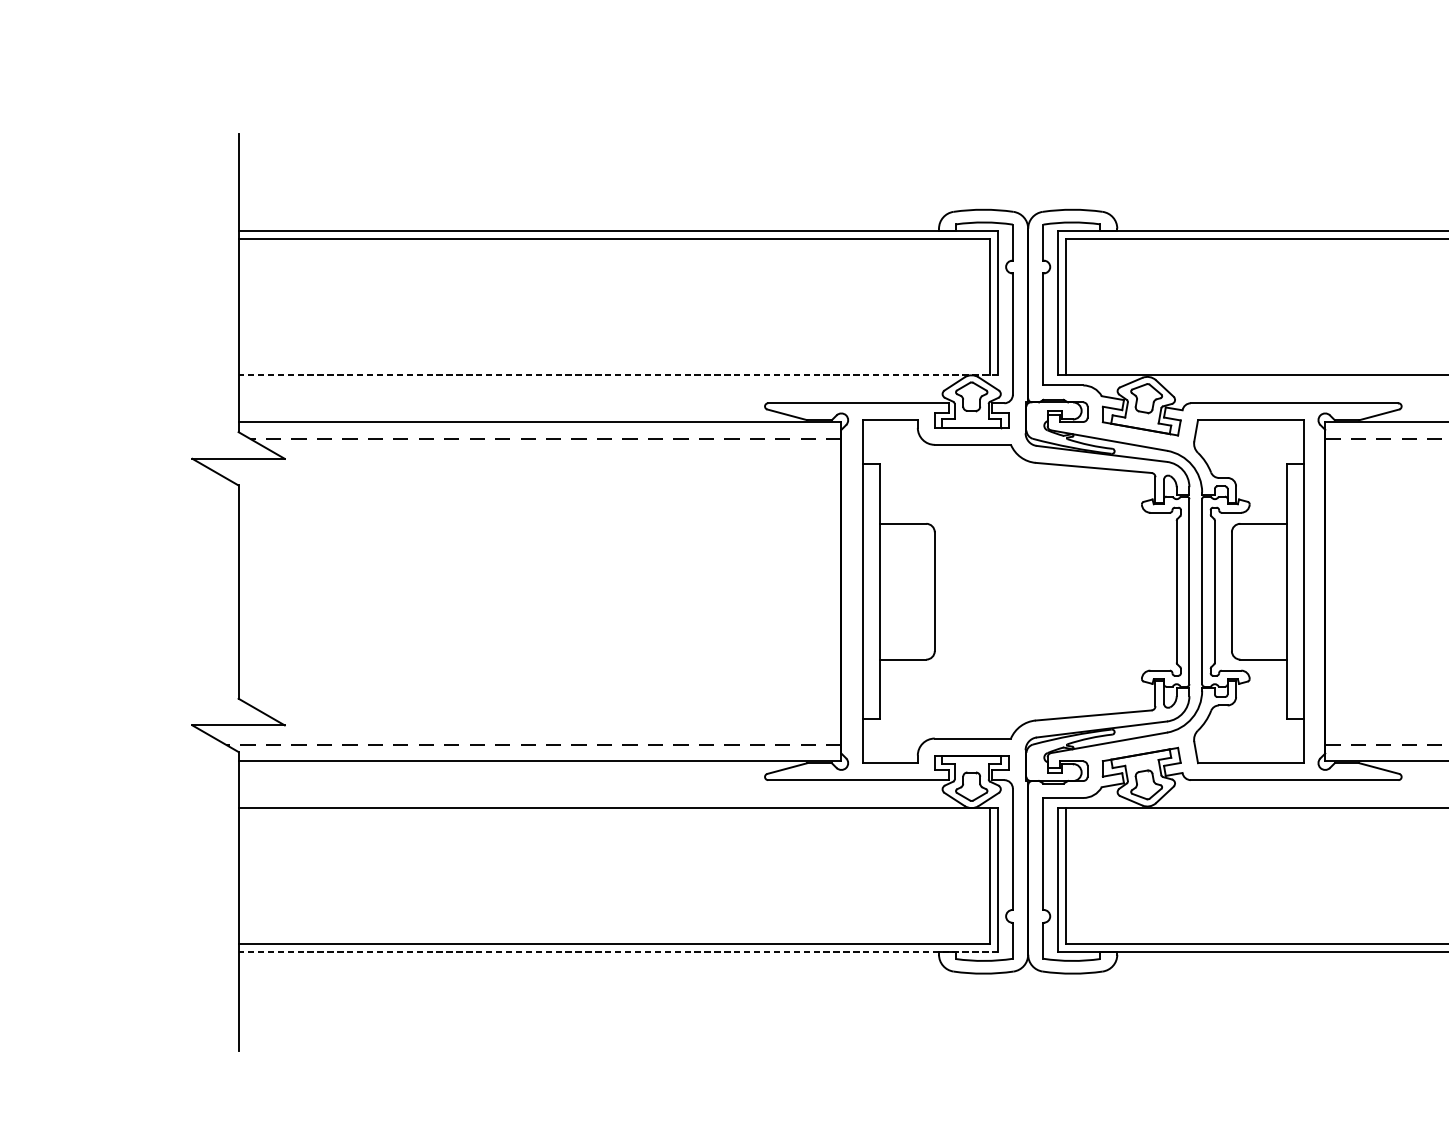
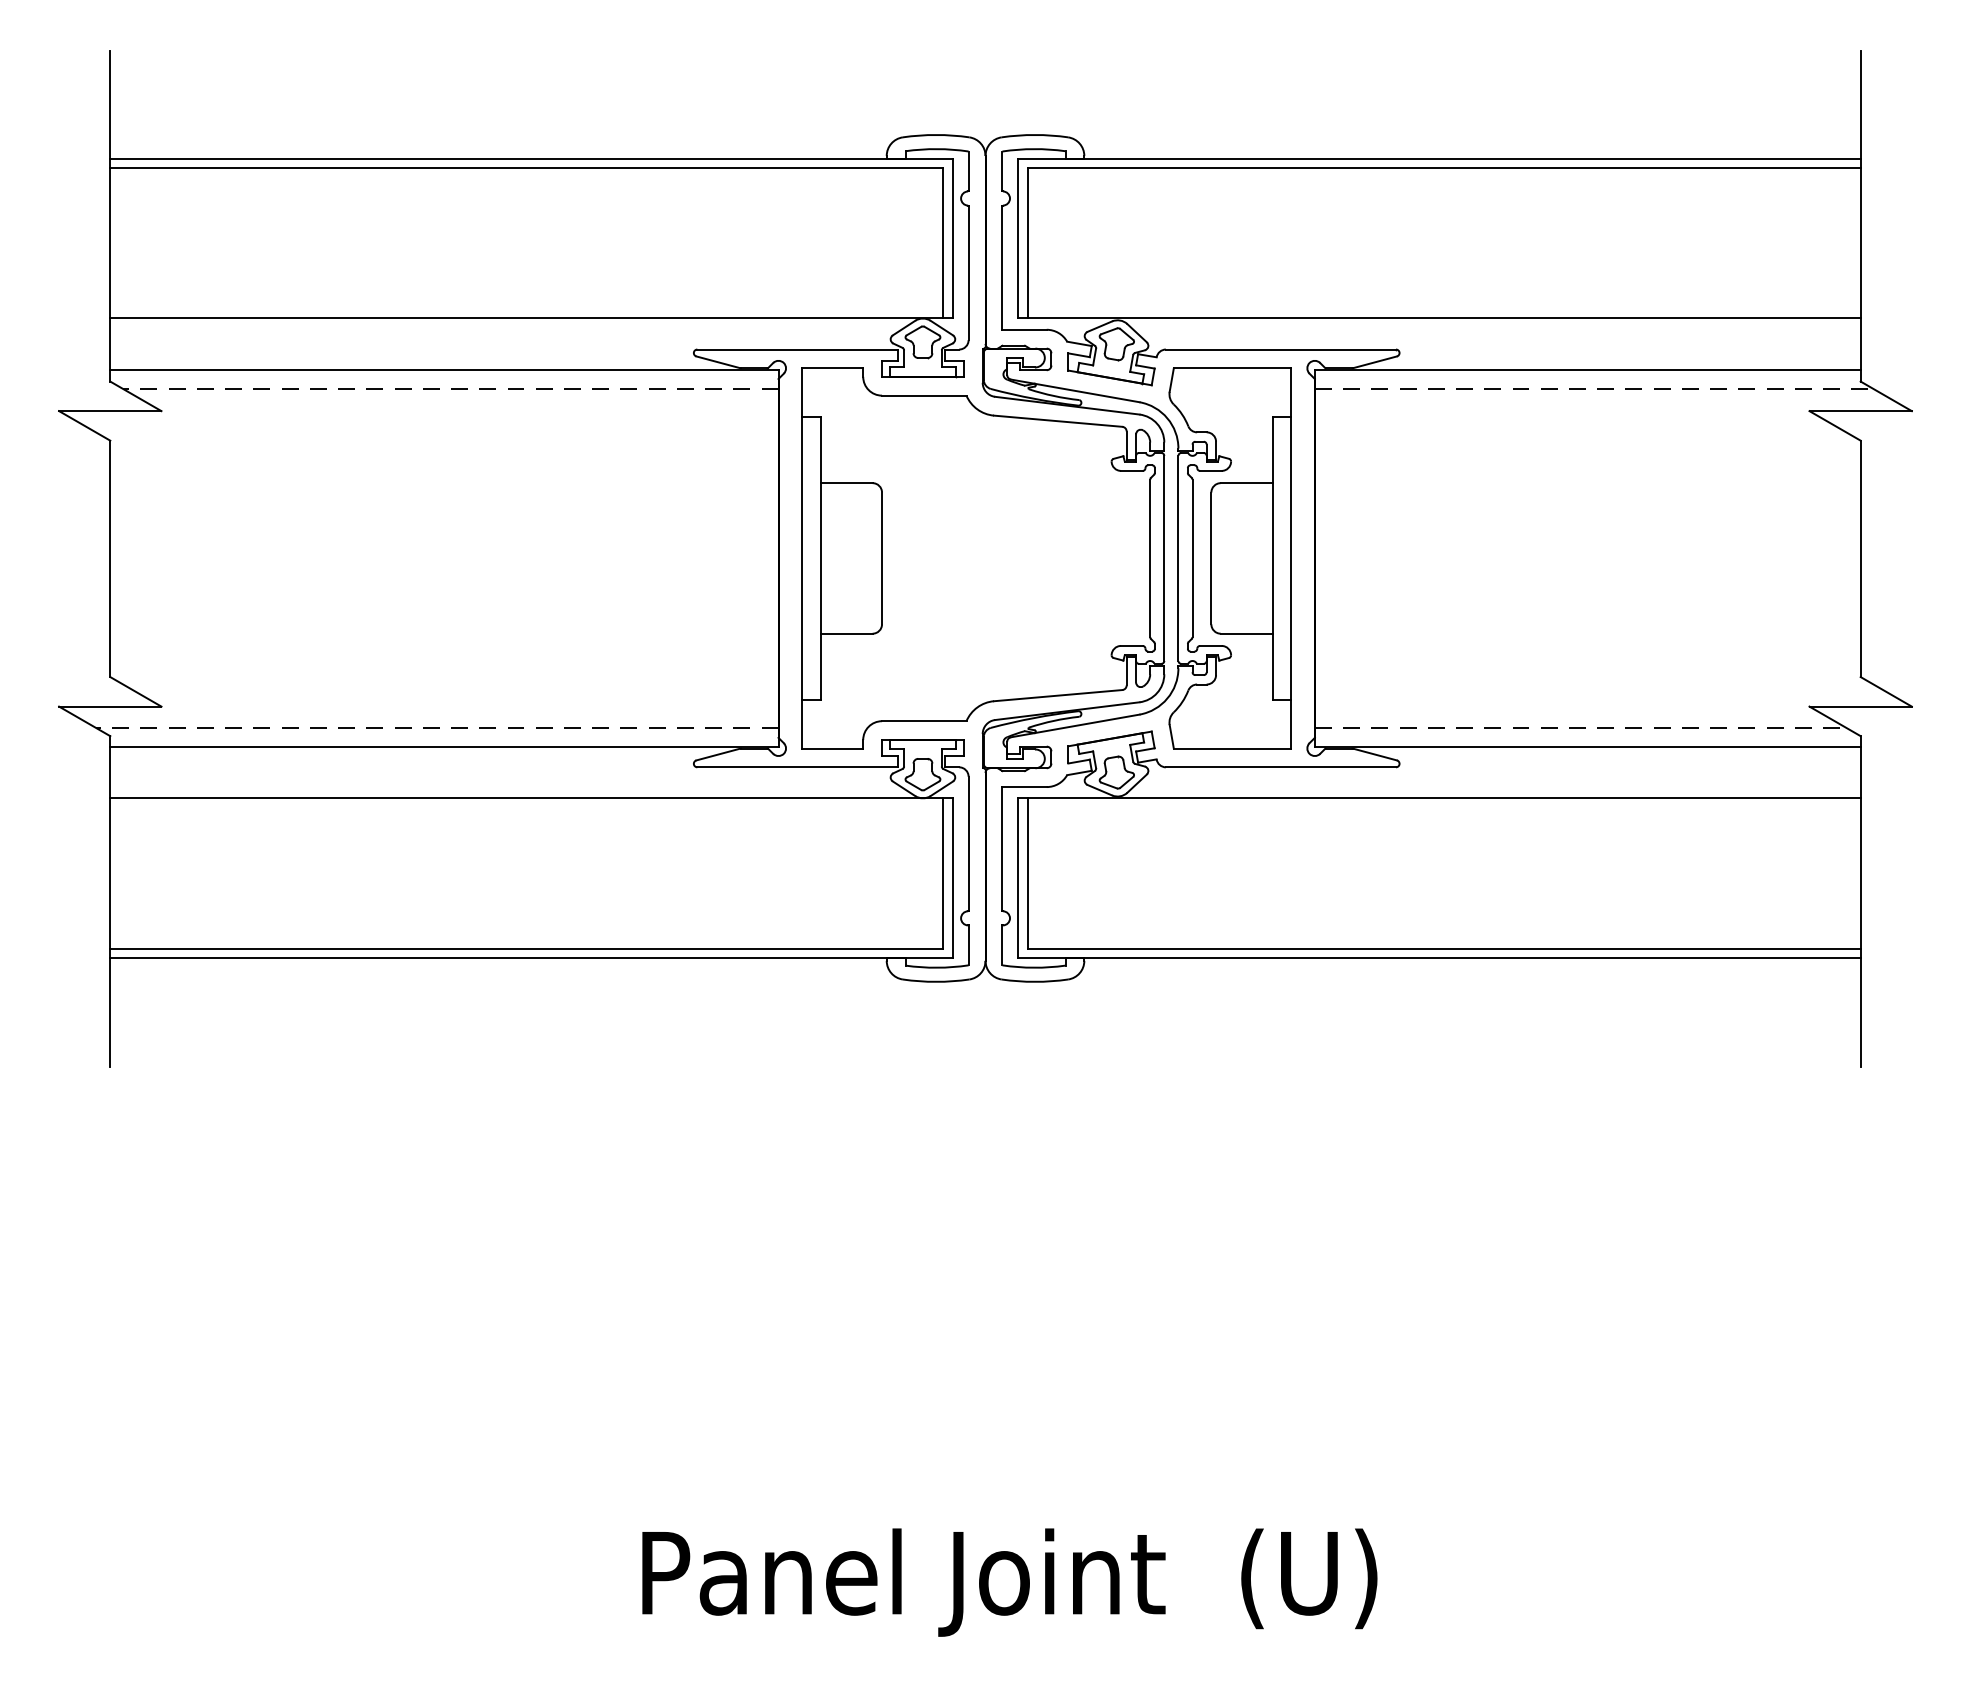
line: (617, 375) -> (530, 318), dashed -> solid
line: (617, 952) -> (530, 958), dashed -> solid

